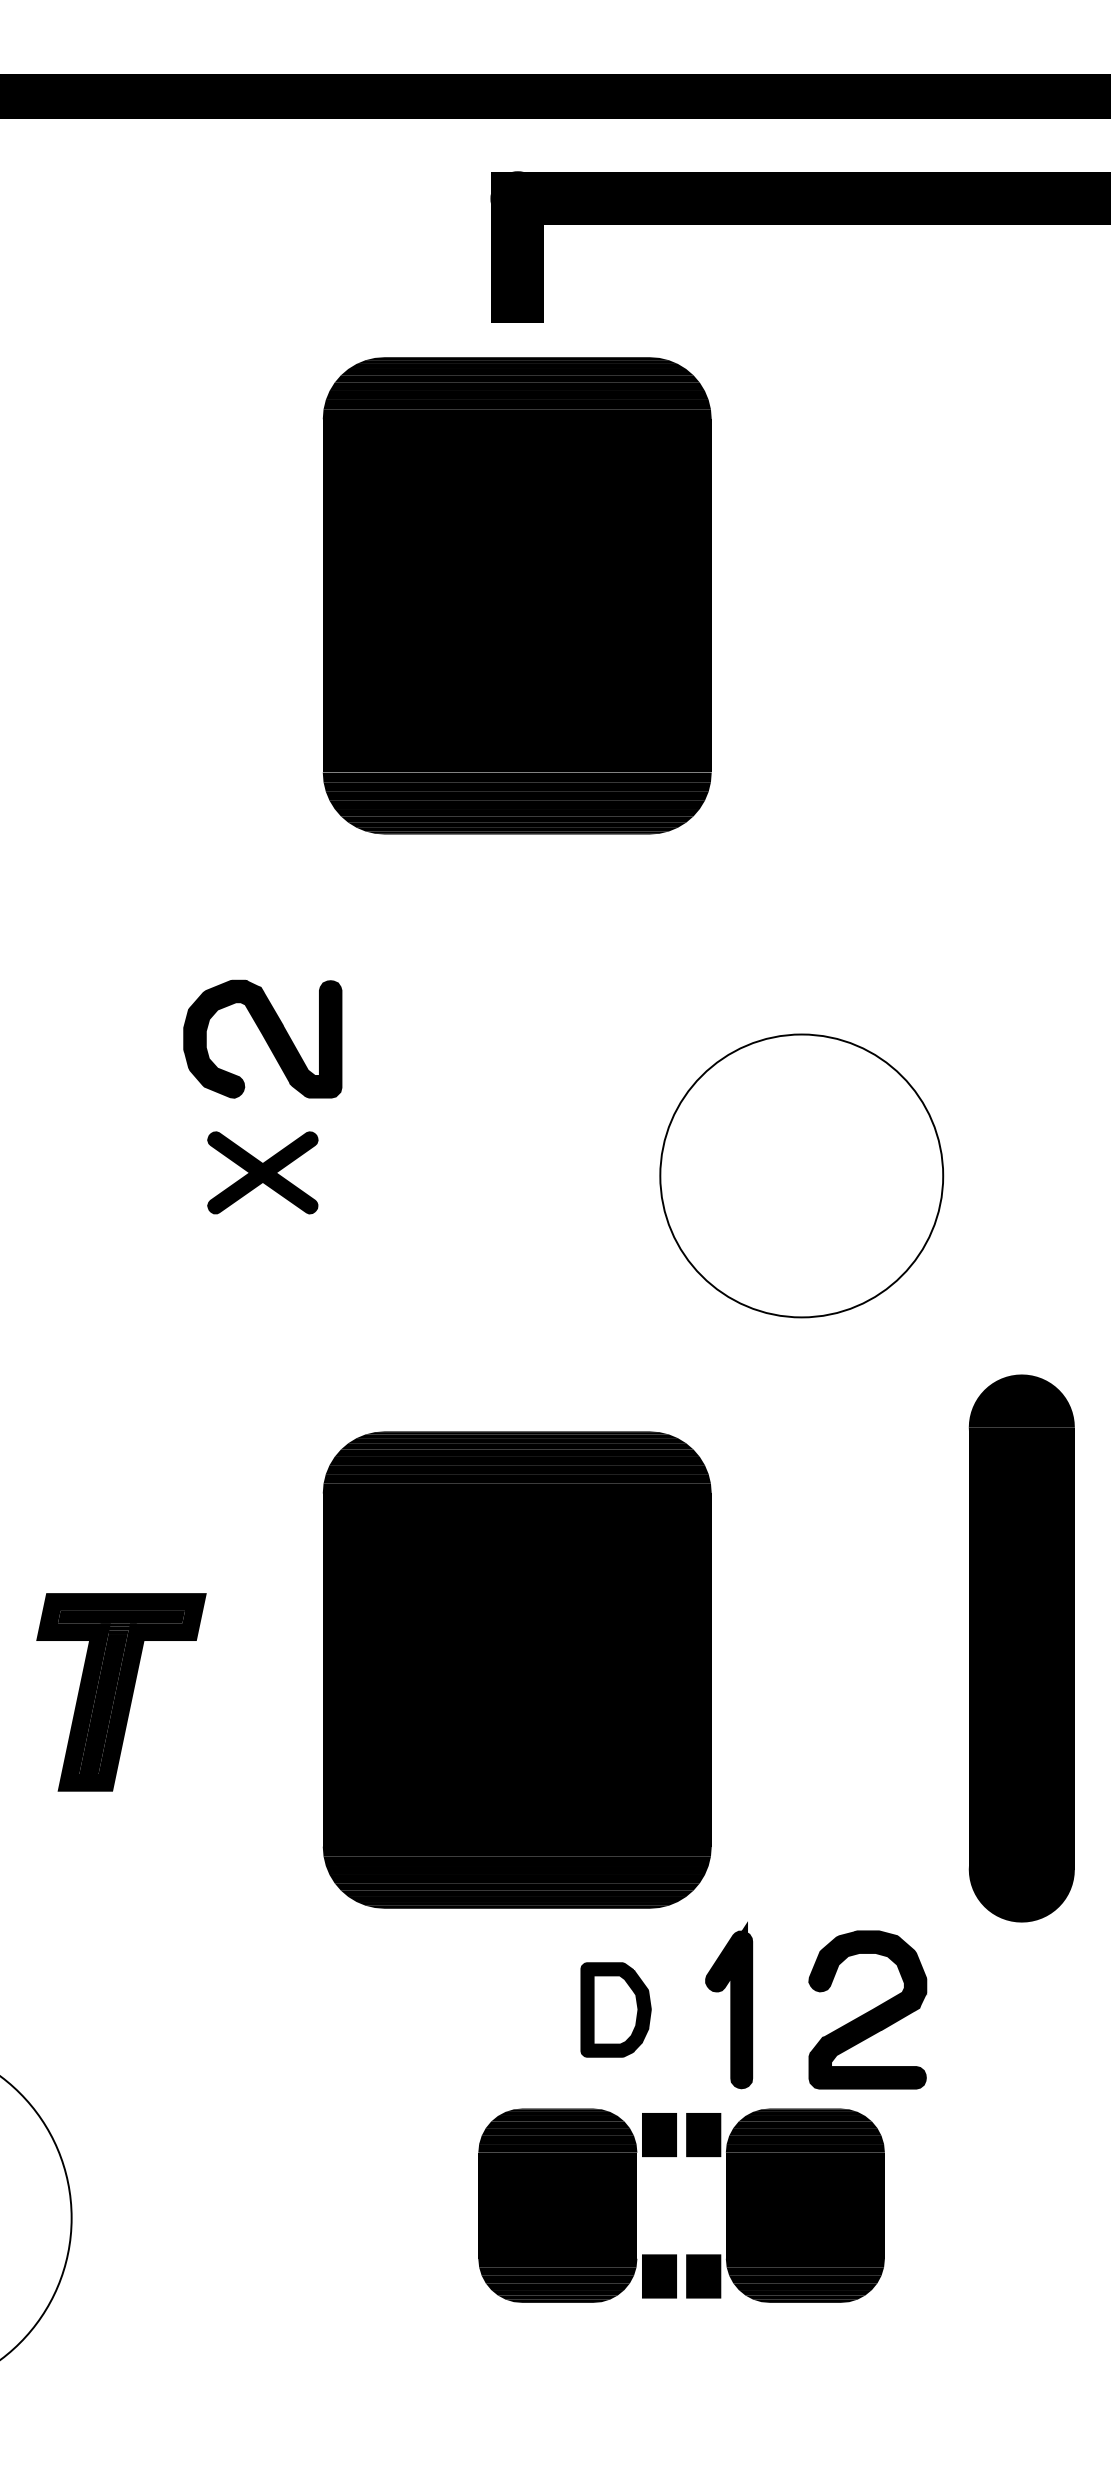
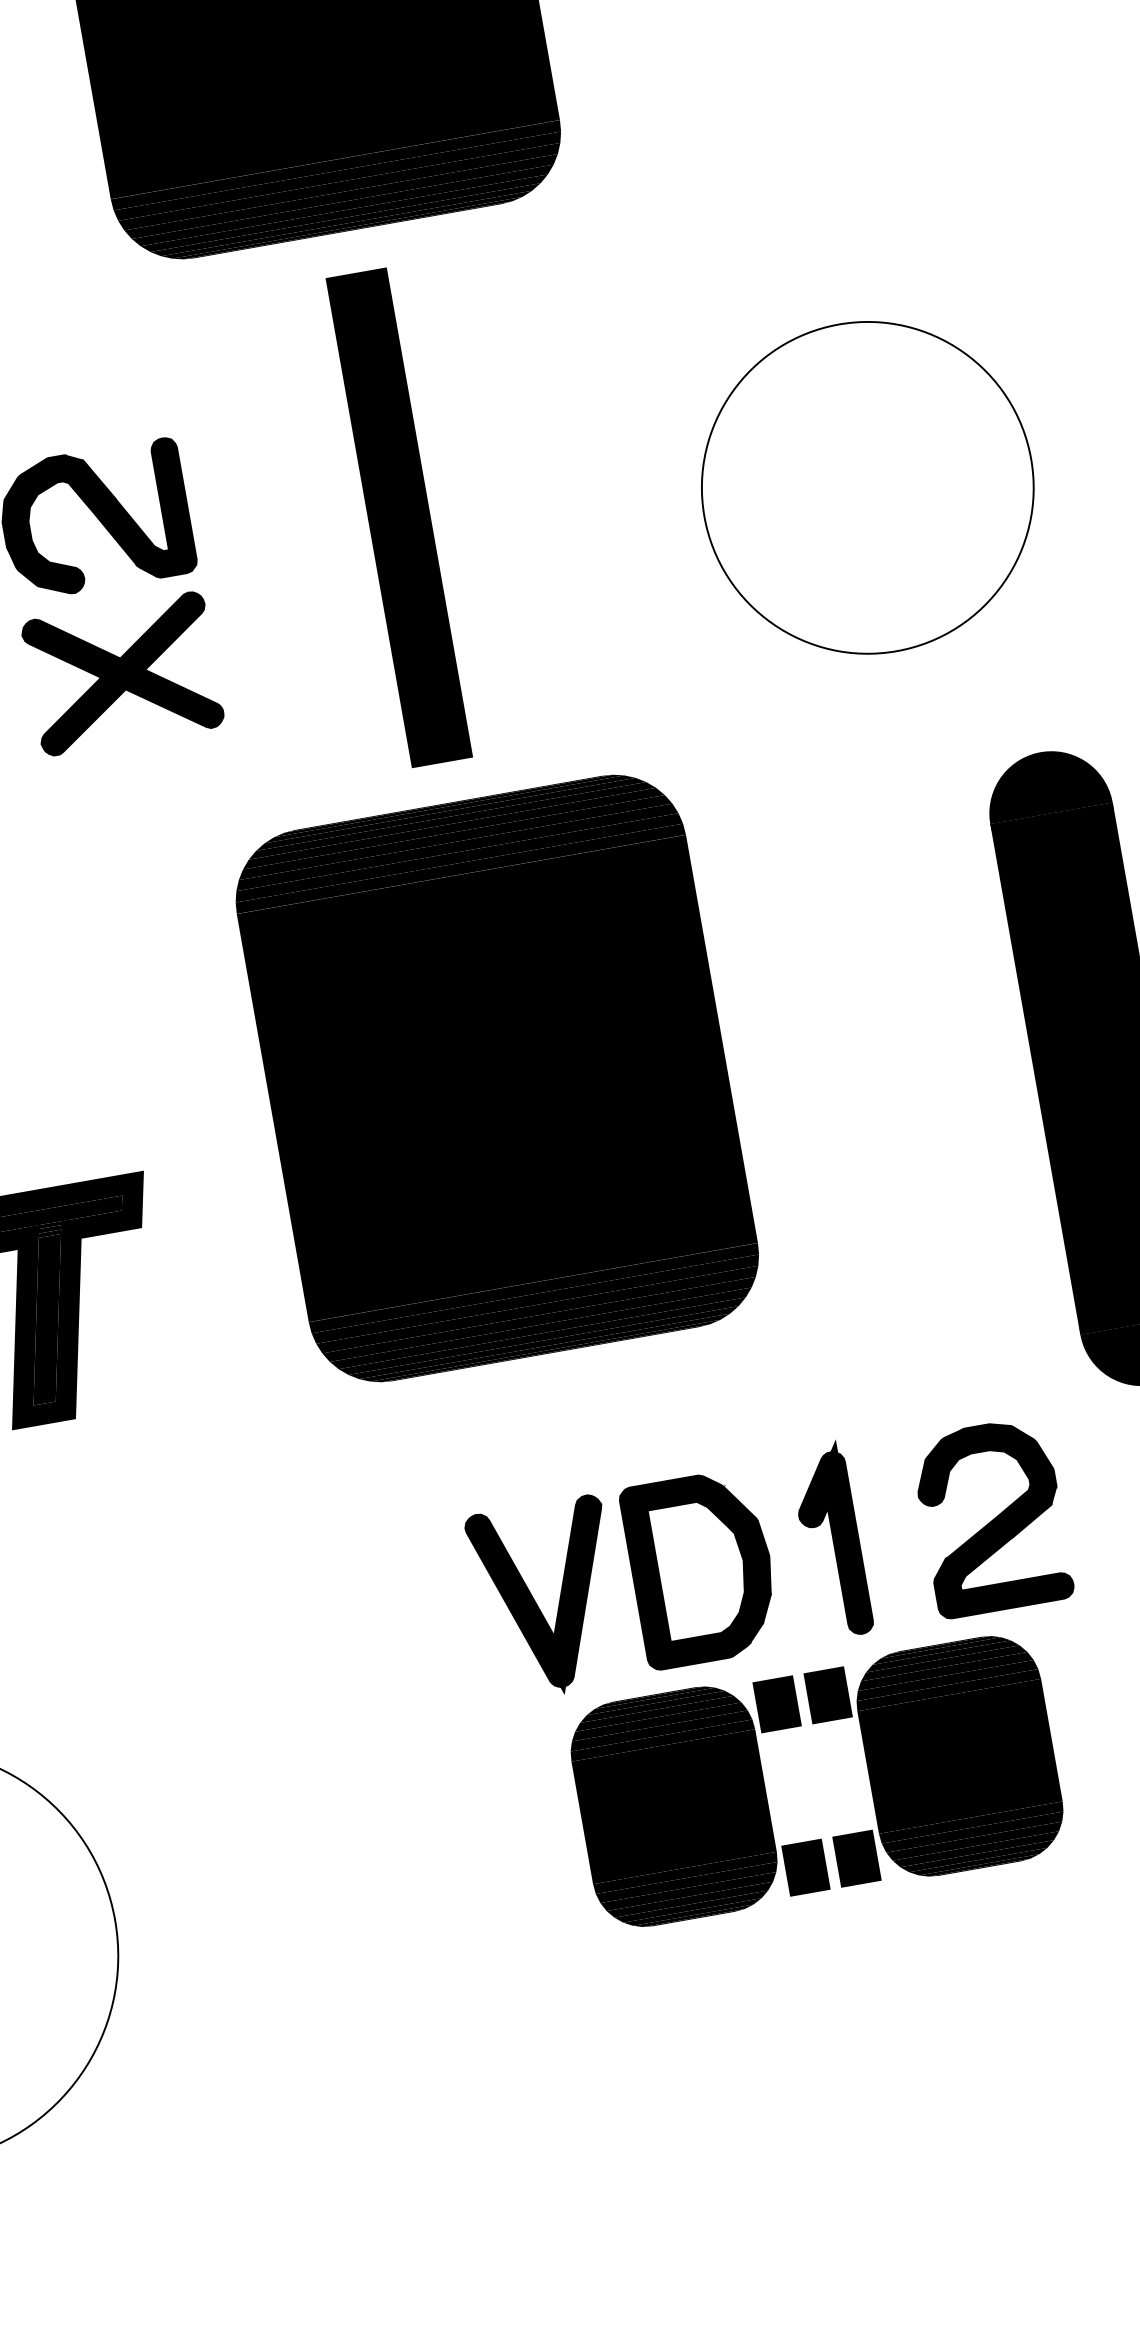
line: (517, 1082) -> (398, 517), added
part: (262, 1172) -> (122, 673), size x1.43
part: (801, 1175) -> (867, 487), moved
part: (516, 1669) -> (496, 1077), moved
part: (615, 2009) -> (700, 1568), size x1.67
part: (473, 2016) -> (538, 1605), added

